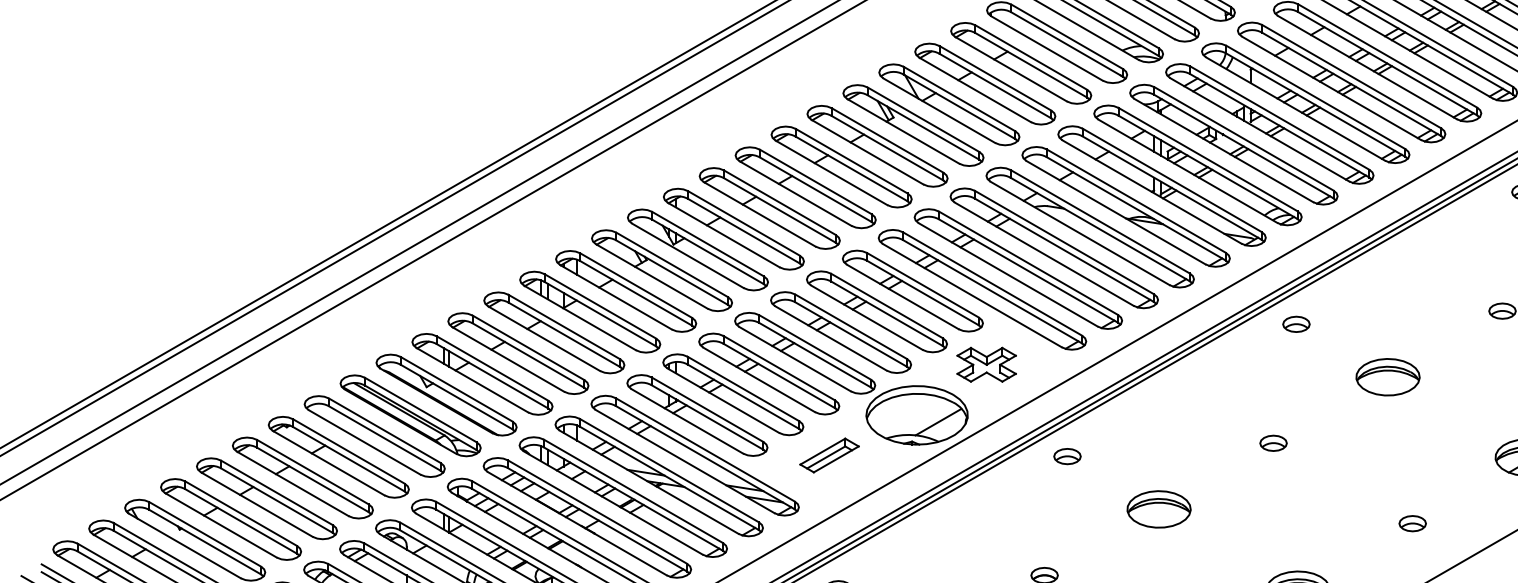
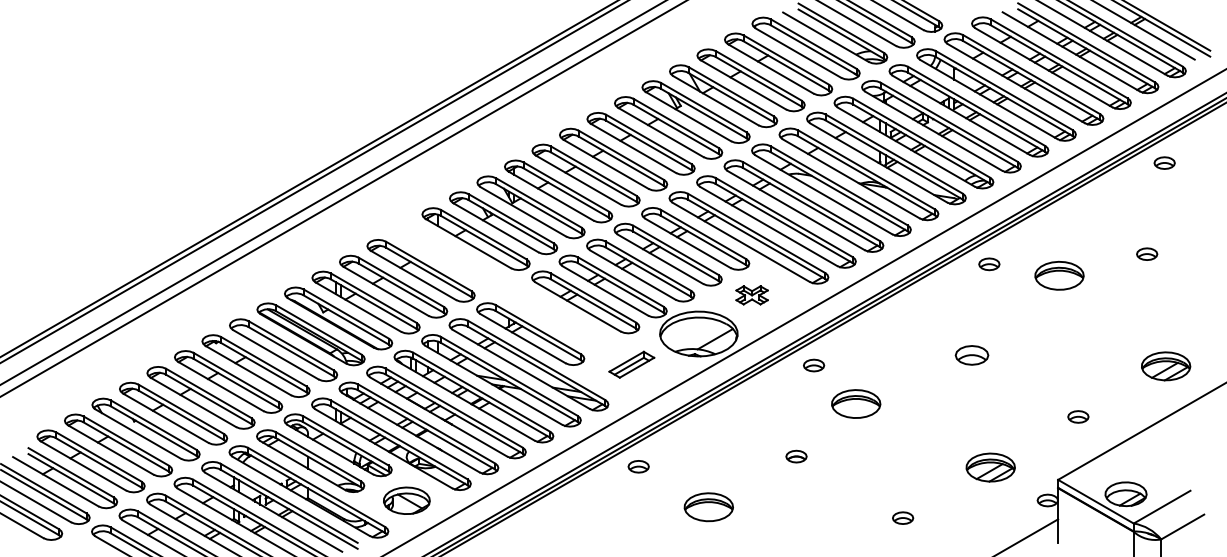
part: (661, 353) -> (503, 286), removed
part: (985, 365) -> (751, 295), size x0.7
part: (1388, 376) -> (1059, 275), moved
part: (1273, 443) -> (971, 355), size x1.6
part: (1159, 508) -> (856, 403), moved

